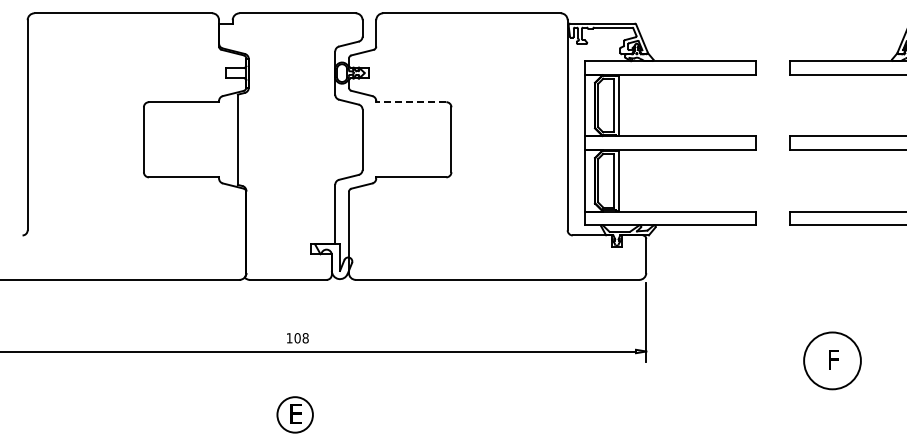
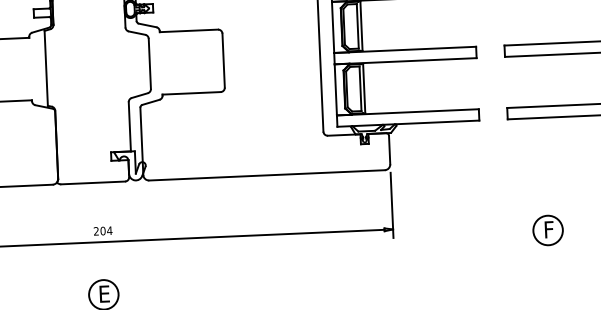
line: (410, 102) -> (188, 31), dashed -> solid
text: (297, 338) -> (102, 231), 108 -> 204
circle: (832, 360) -> (548, 230), size x0.62

